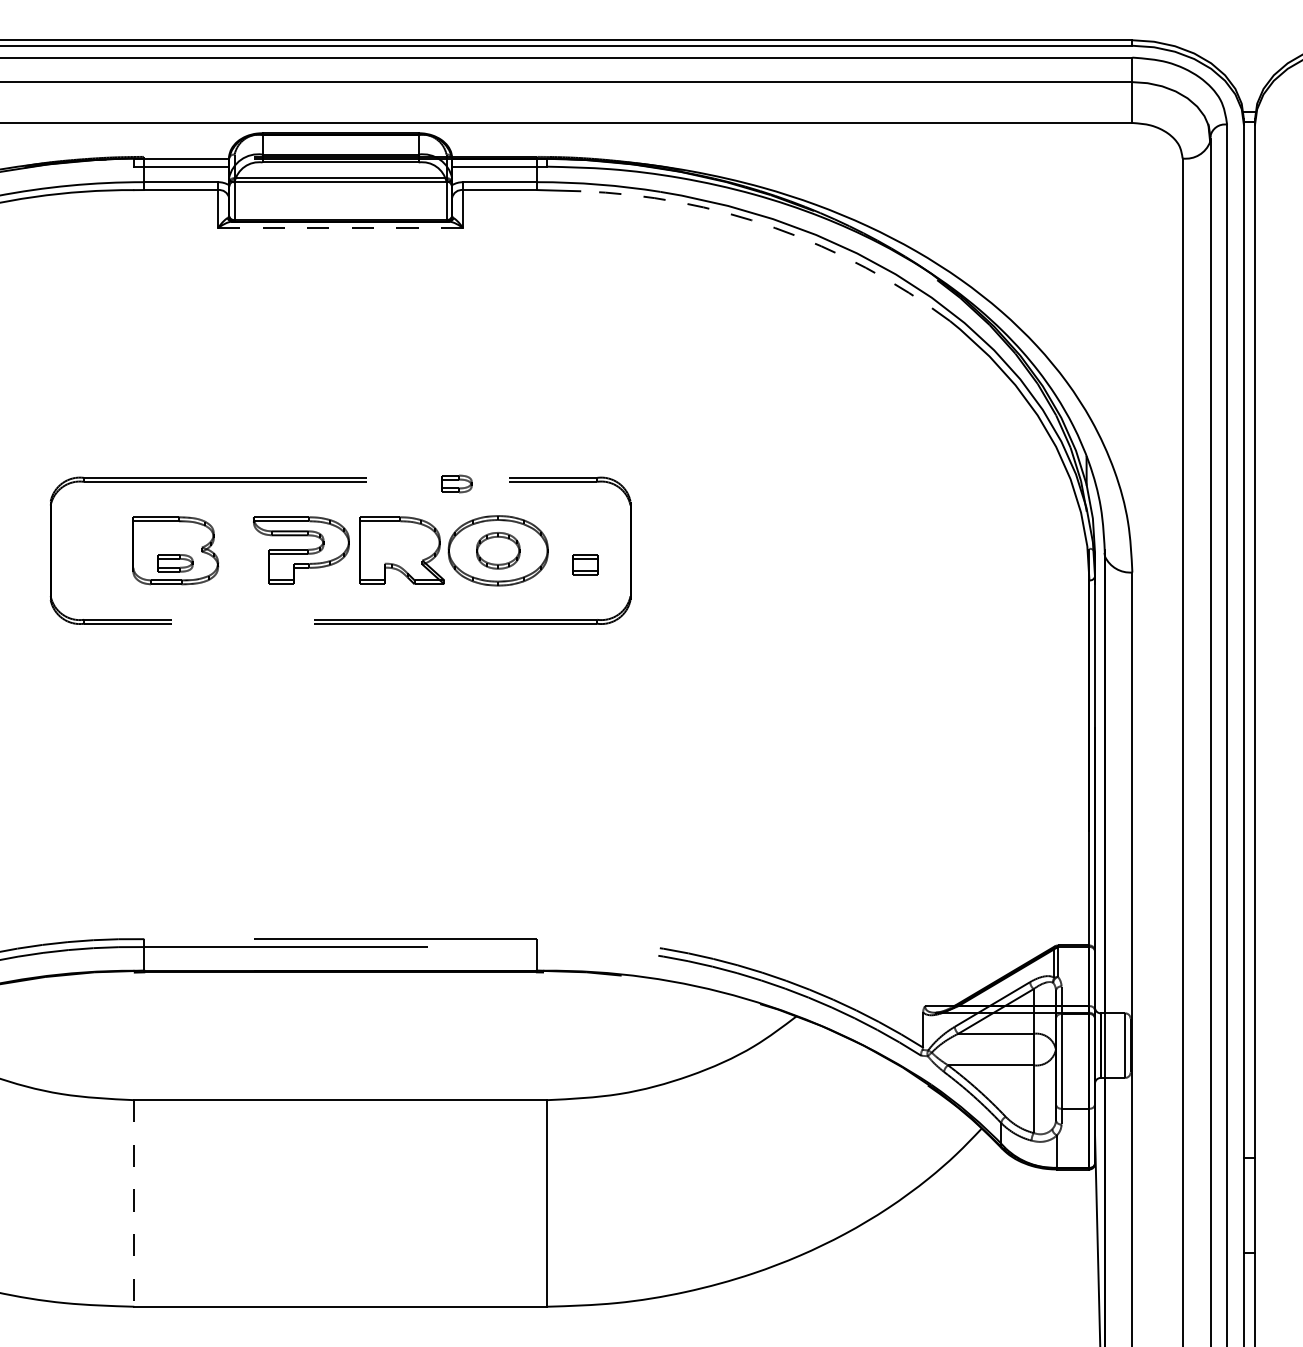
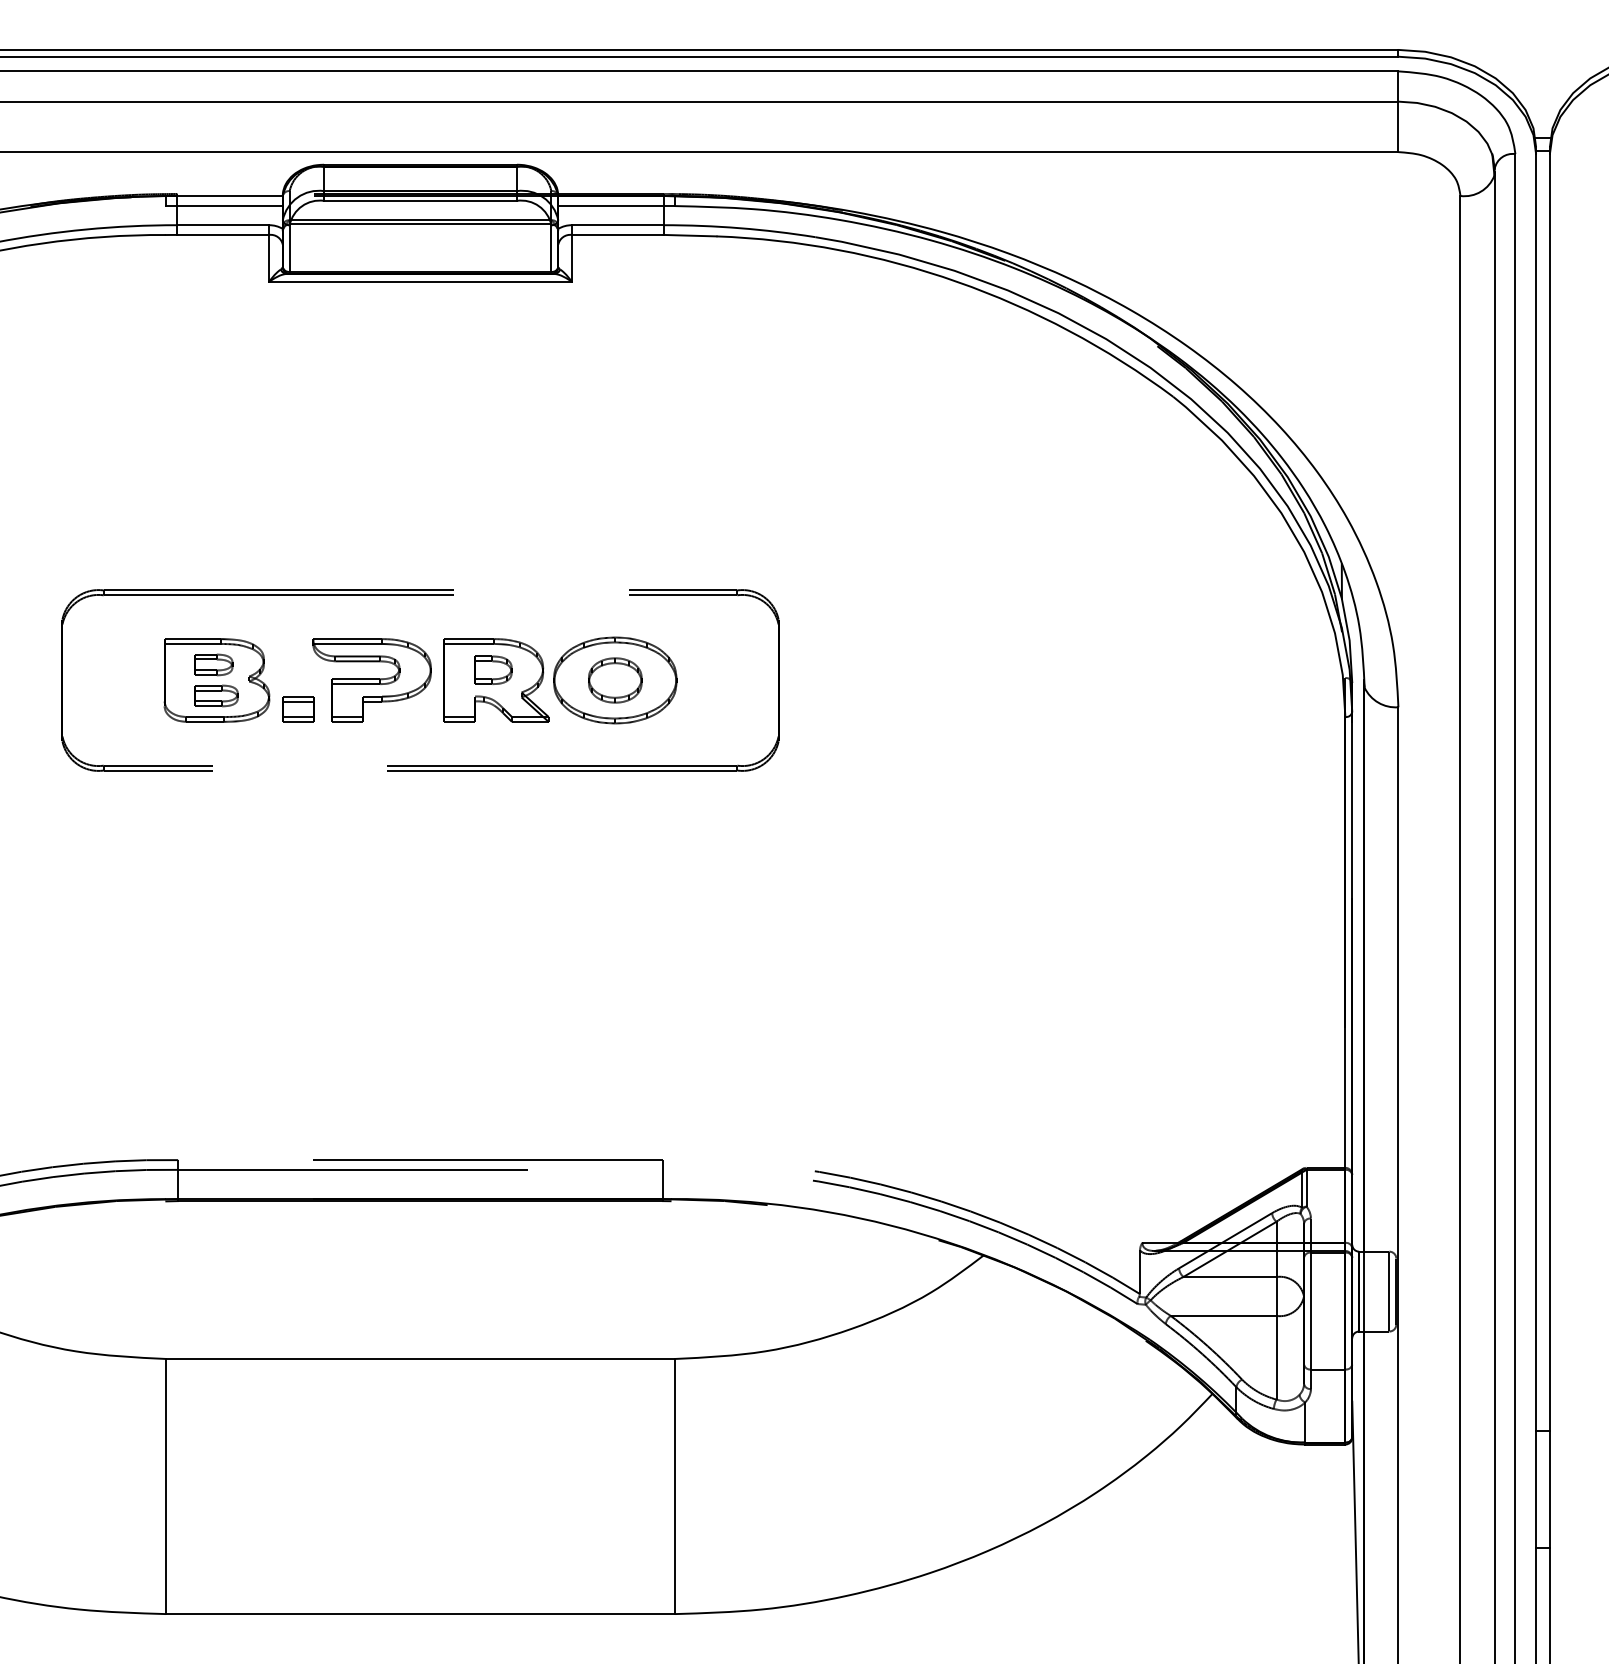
line: (340, 227) -> (420, 281), dashed -> solid
arc: (775, 227) -> (957, 281), dashed -> solid
part: (456, 483) -> (213, 664), moved
part: (399, 541) -> (493, 669), added
part: (585, 565) -> (298, 709), moved
line: (134, 1203) -> (165, 1486), dashed -> solid

